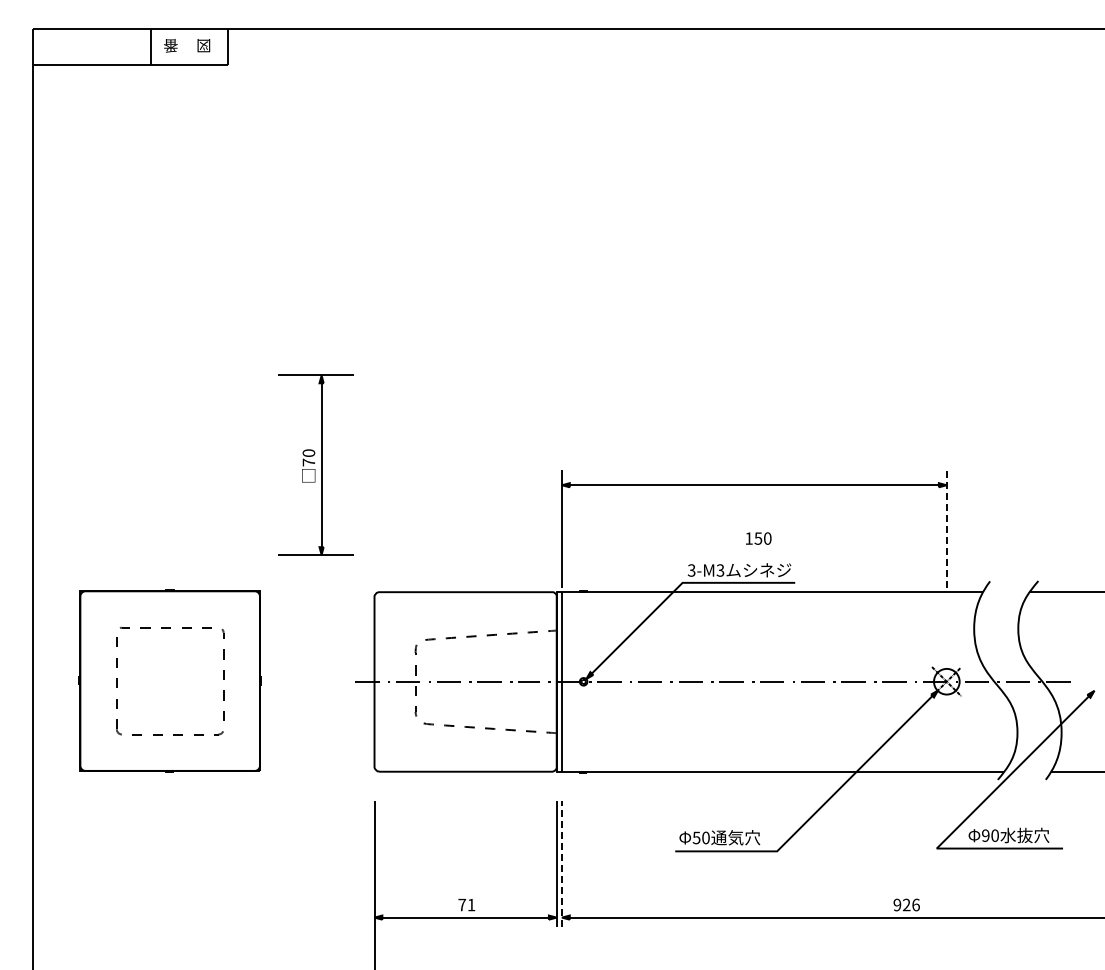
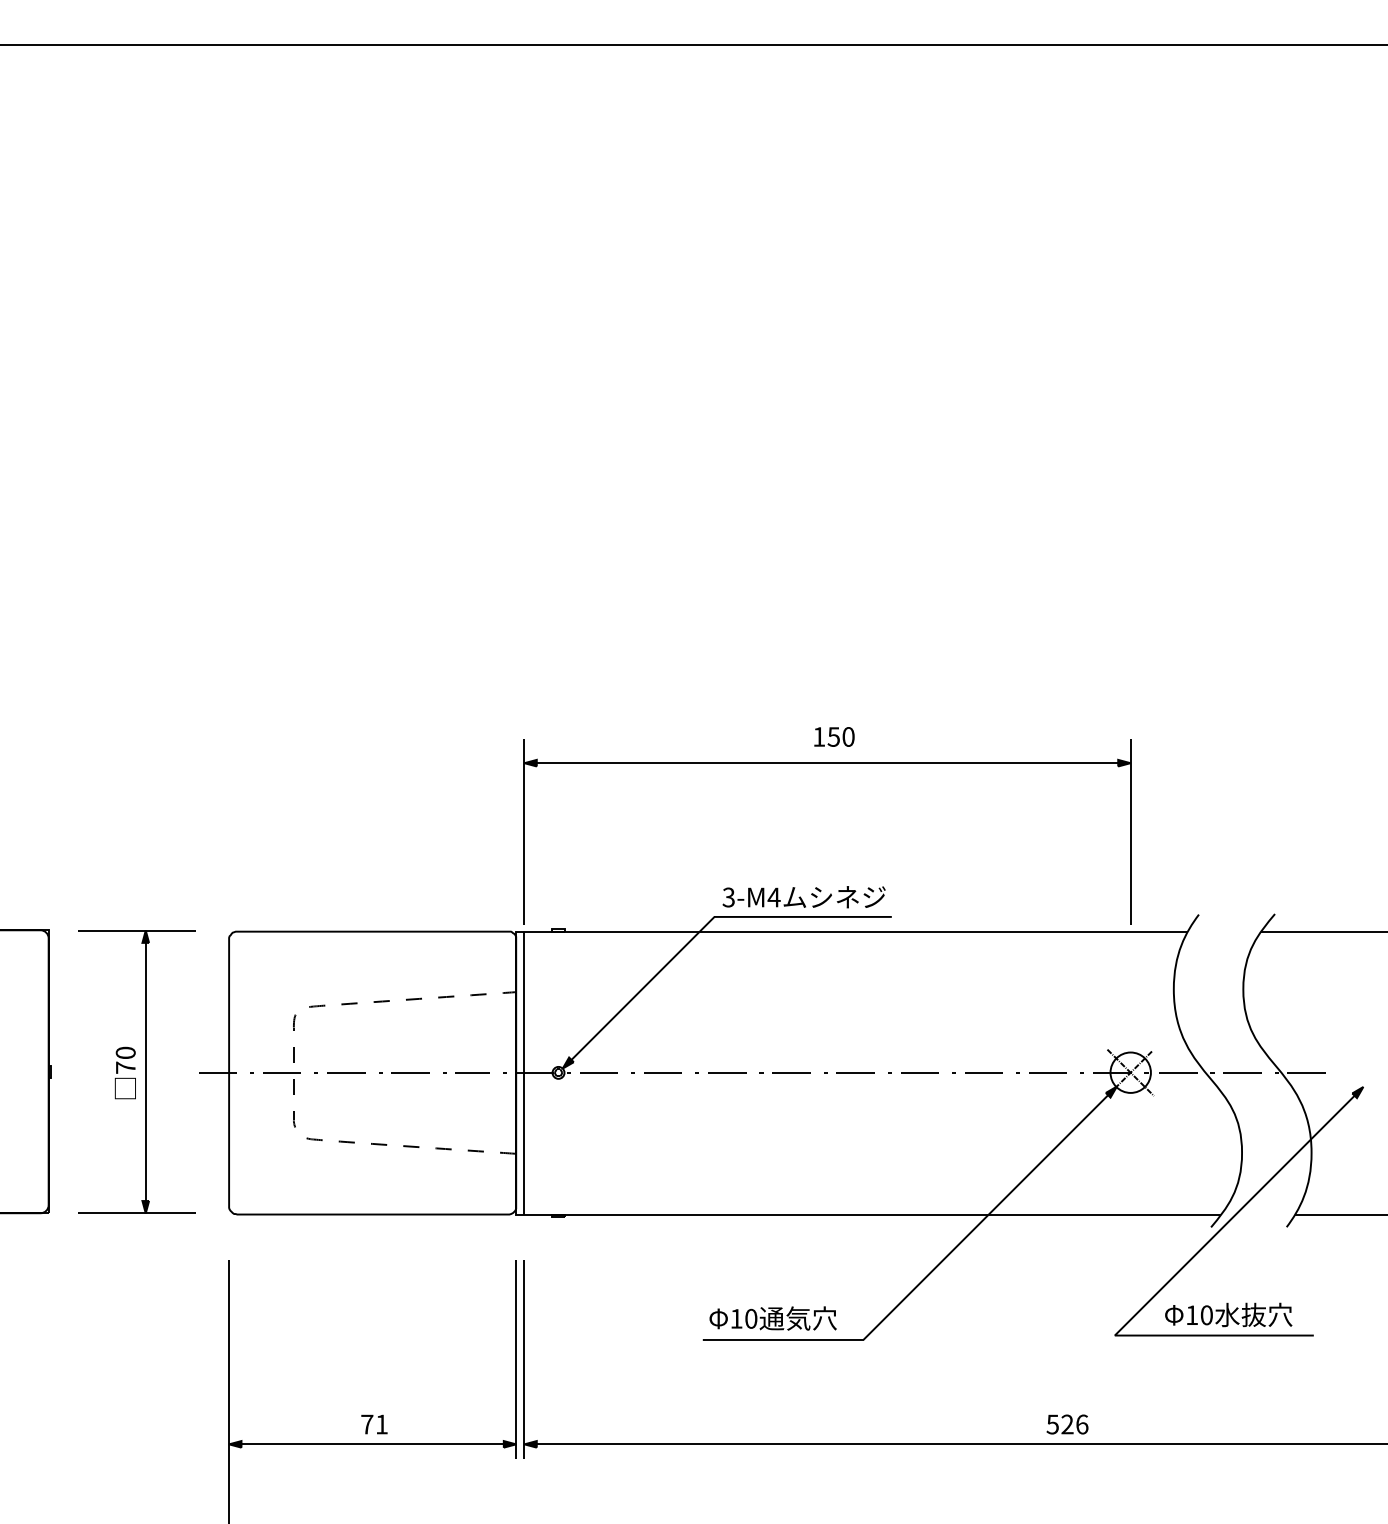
part: (315, 464) -> (136, 1070), moved
line: (946, 528) -> (1130, 831), dashed -> solid
text: (758, 538) -> (834, 736), moved
text: (720, 570) -> (774, 897), 3-M3 -> 3-M4
text: (985, 835) -> (1191, 1314), 90 -> 10
text: (696, 837) -> (736, 1318), 50 -> 10
line: (561, 863) -> (523, 1359), dashed -> solid
text: (897, 904) -> (1053, 1423), 926 -> 526

